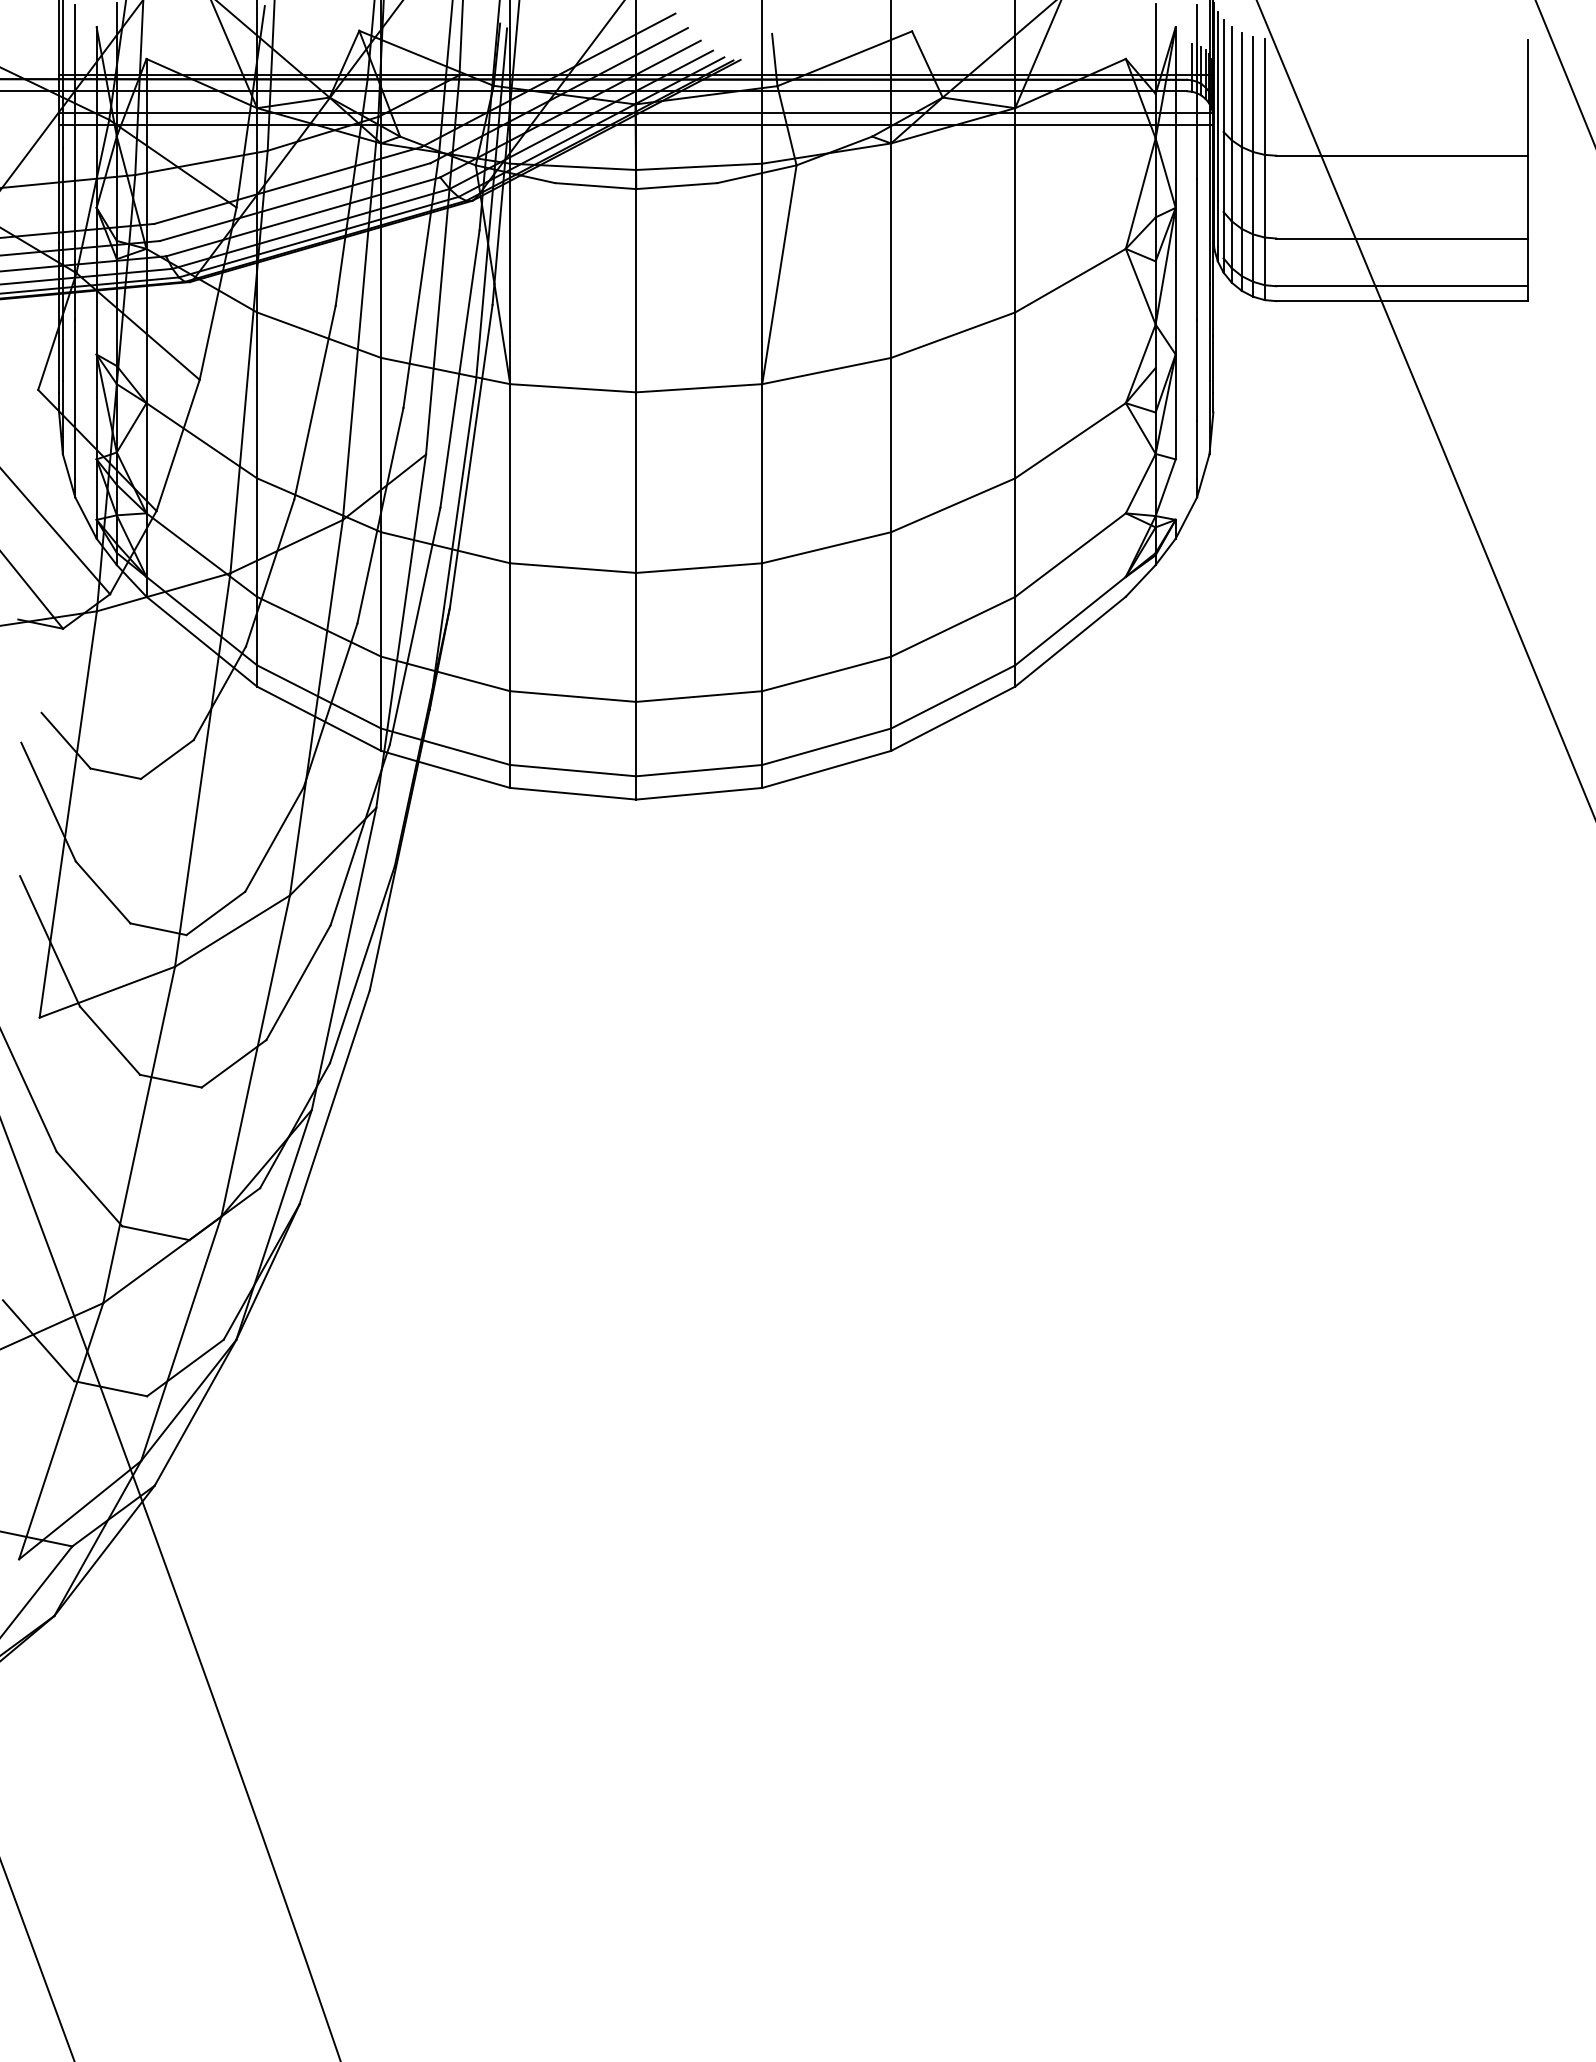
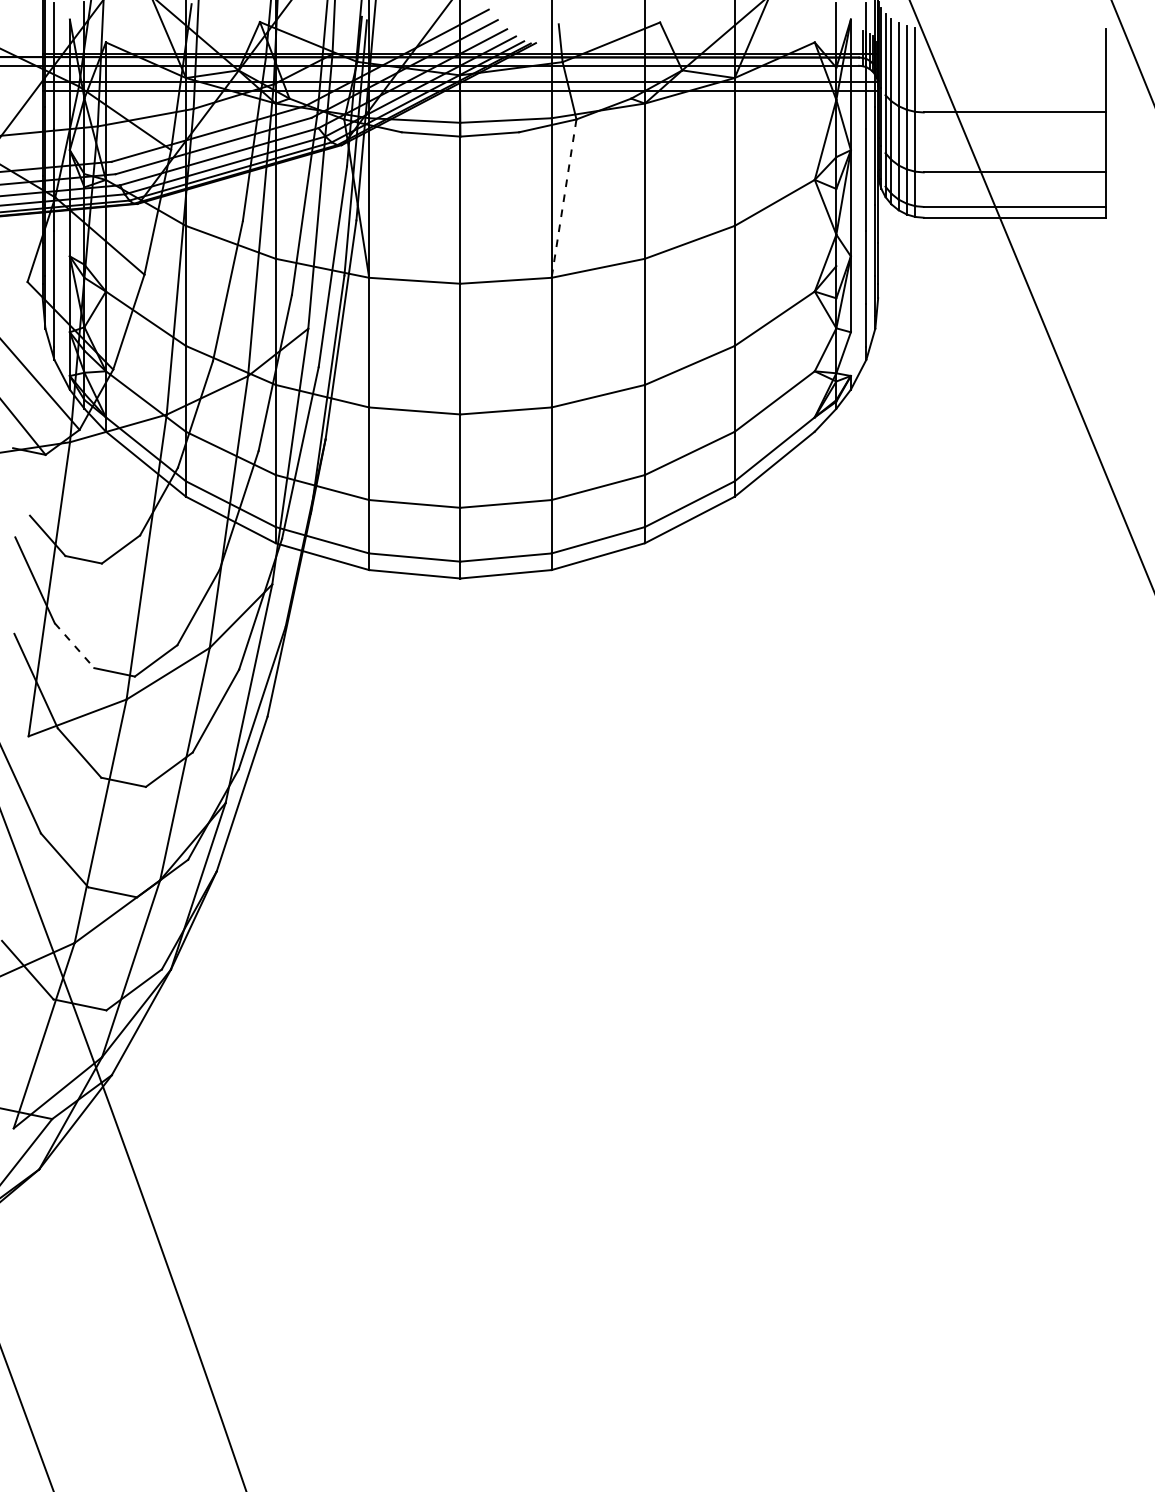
line: (779, 274) -> (564, 198), solid -> dashed
line: (103, 892) -> (74, 645), solid -> dashed

